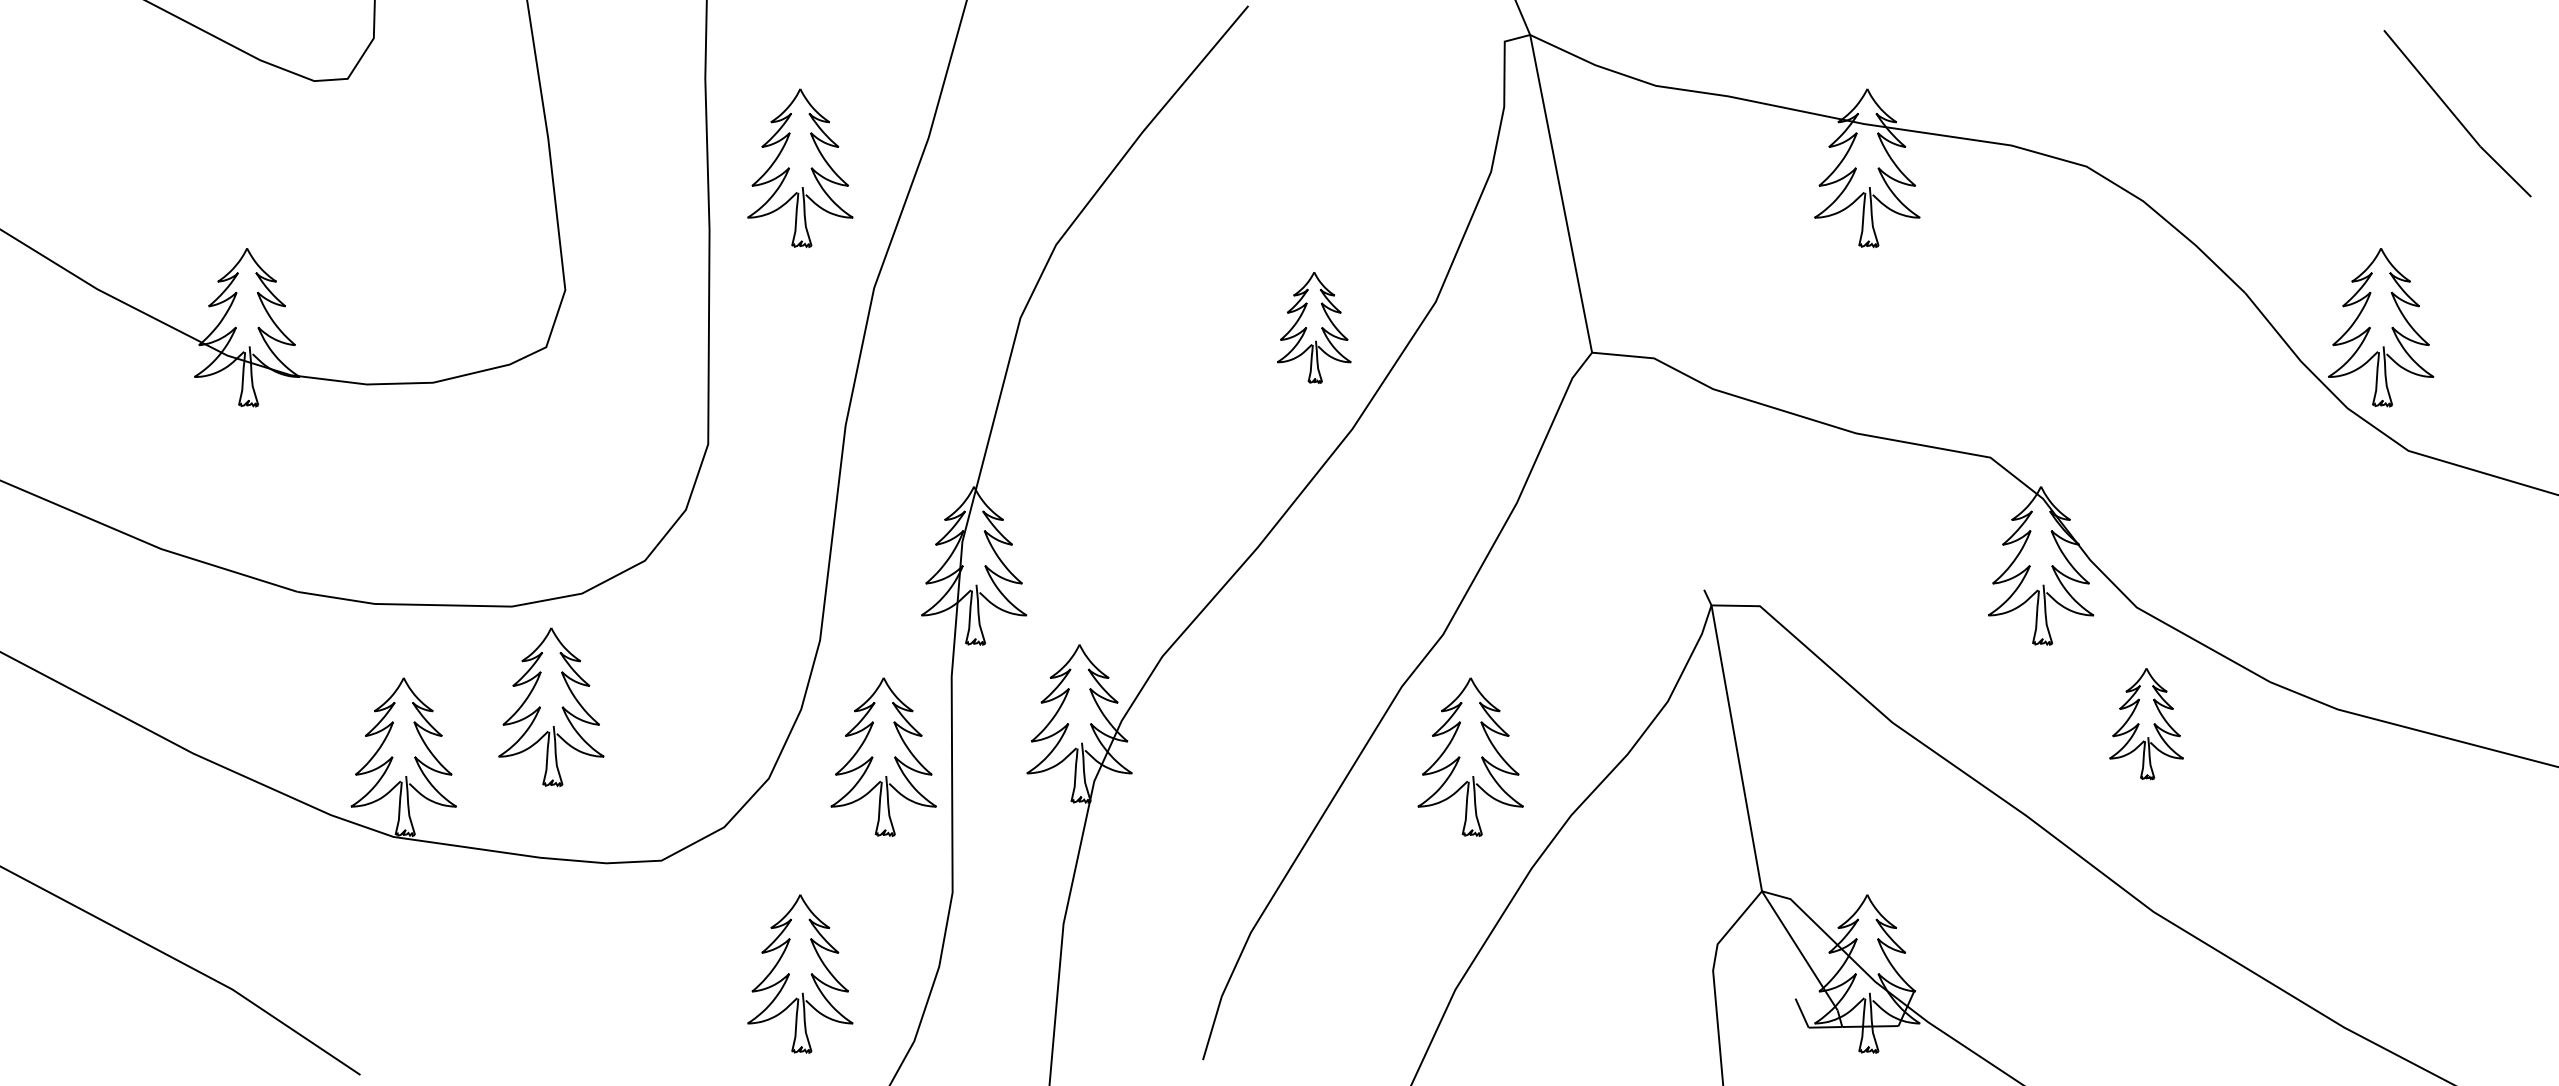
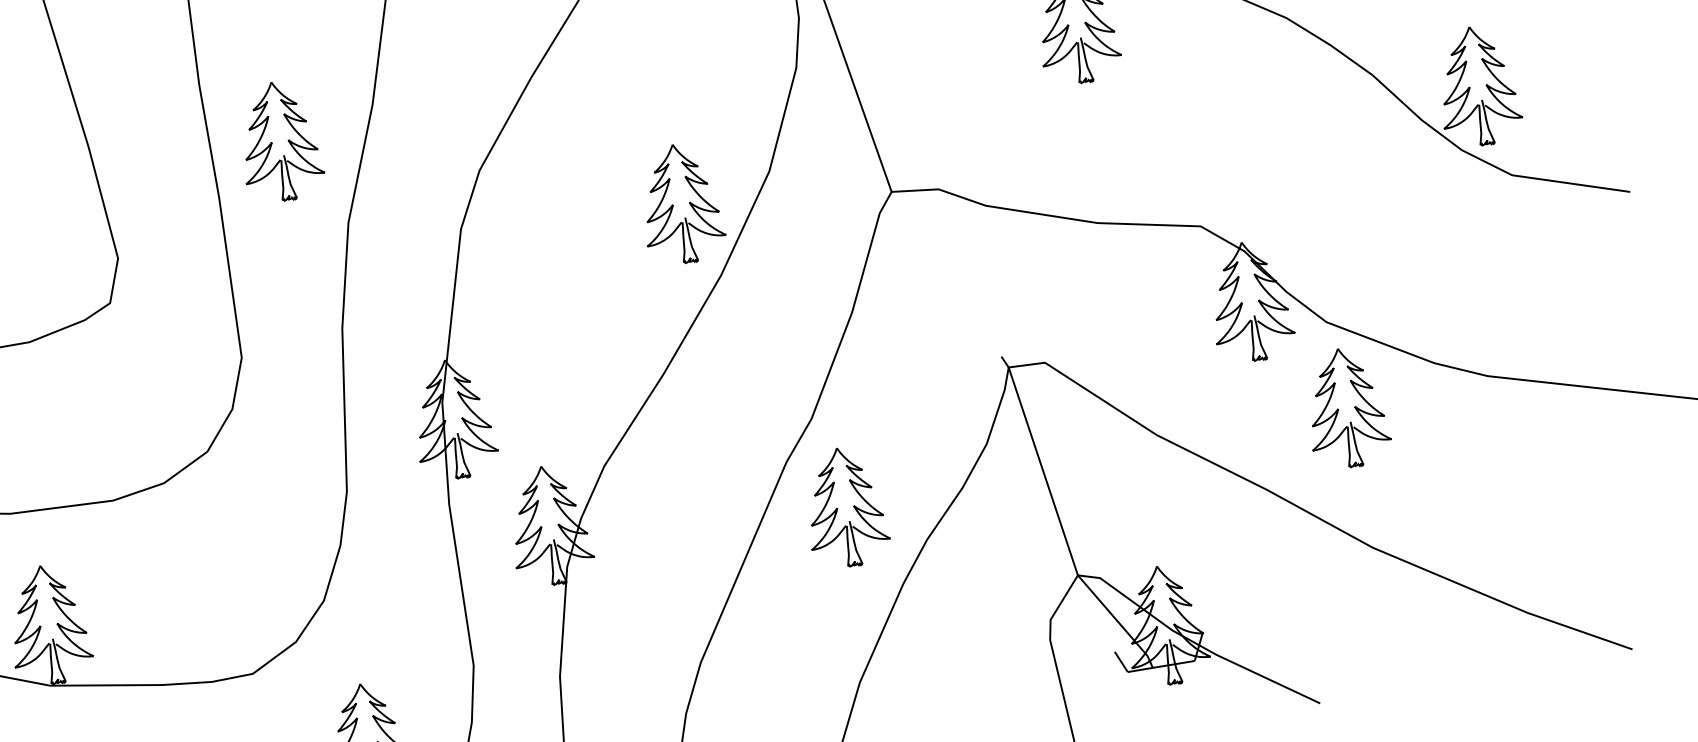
part: (1314, 327) -> (681, 203), size x1.43
part: (551, 707) -> (153, 571), removed
part: (2146, 723) -> (1346, 407), size x1.43
part: (883, 756) -> (407, 571), removed

